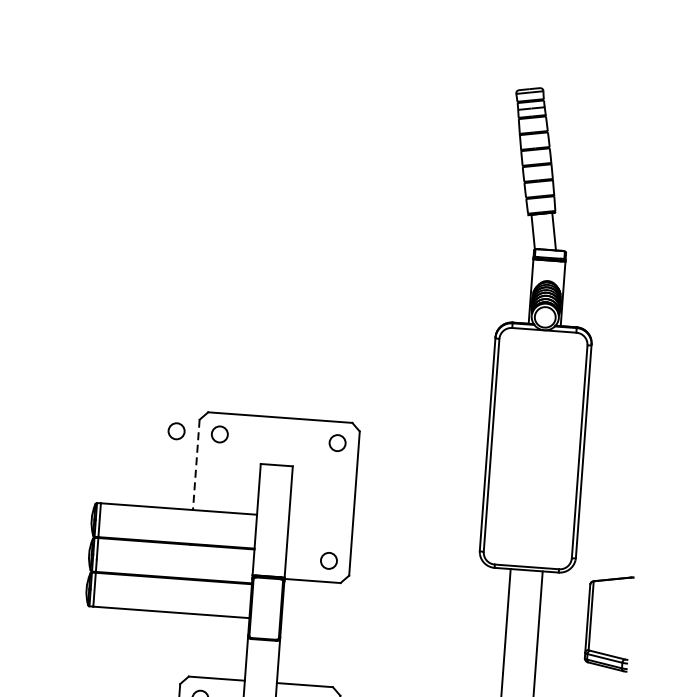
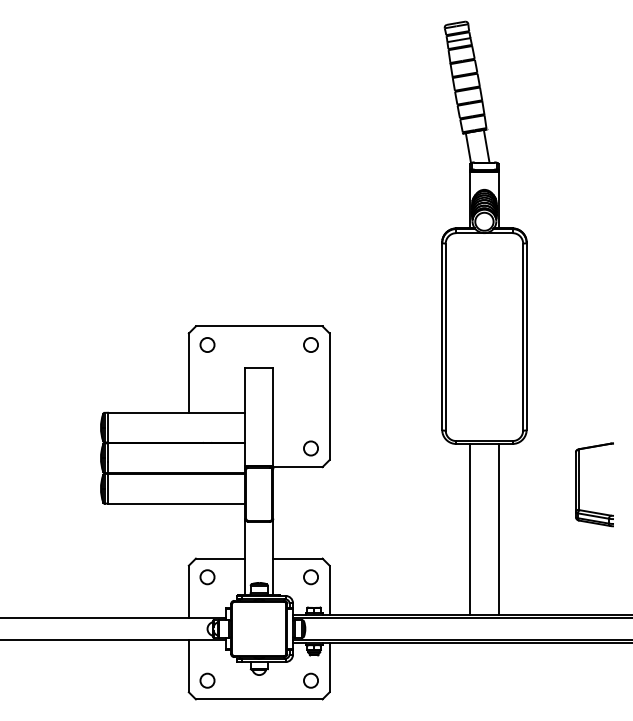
circle: (176, 430) -> (169, 344), removed
line: (195, 465) -> (188, 373), dashed -> solid
part: (591, 621) -> (579, 484), moved

